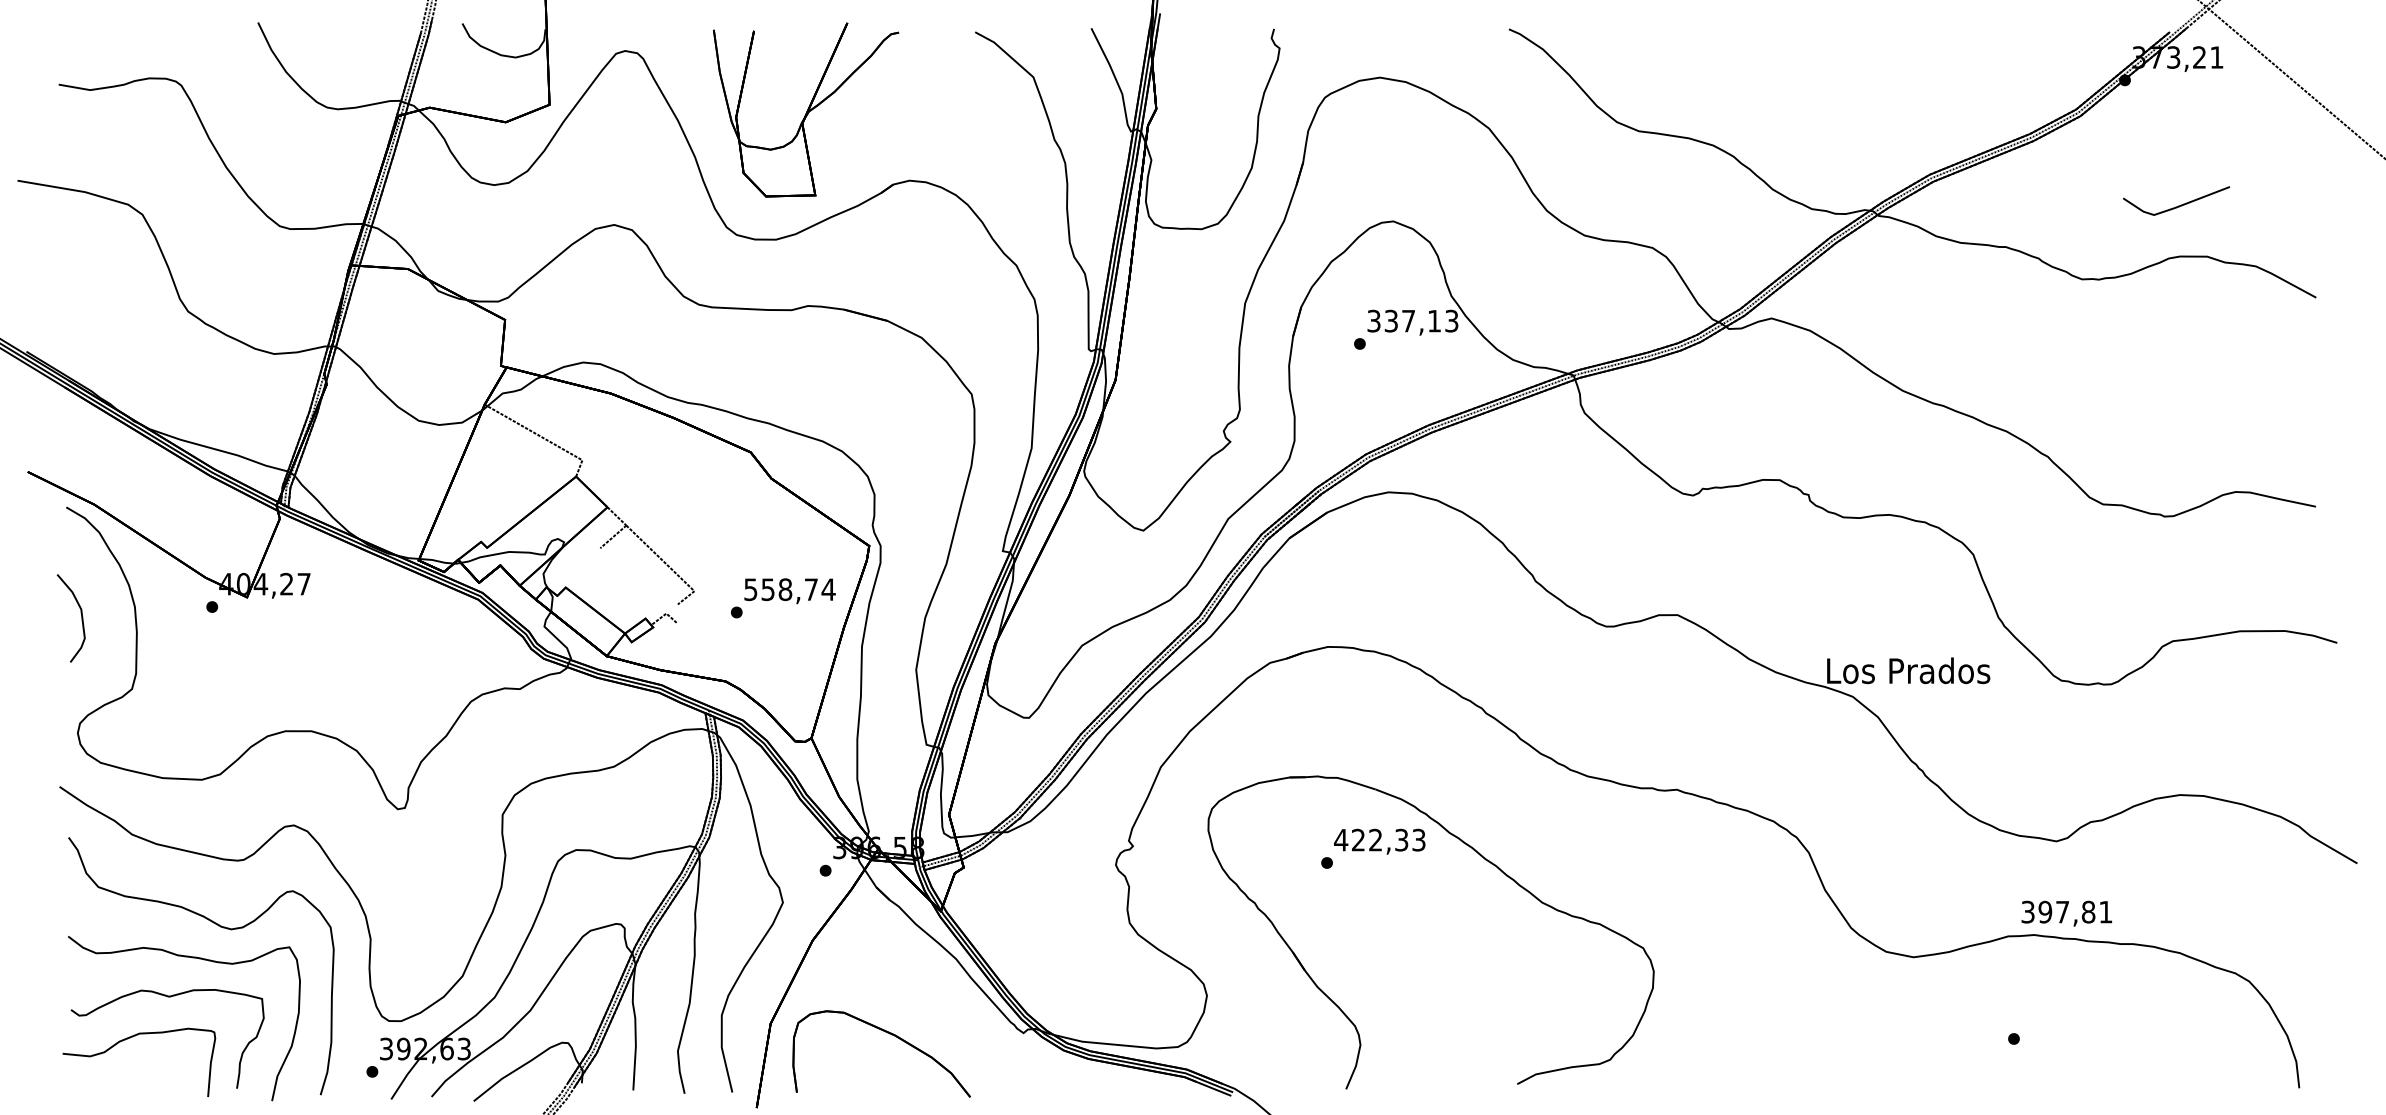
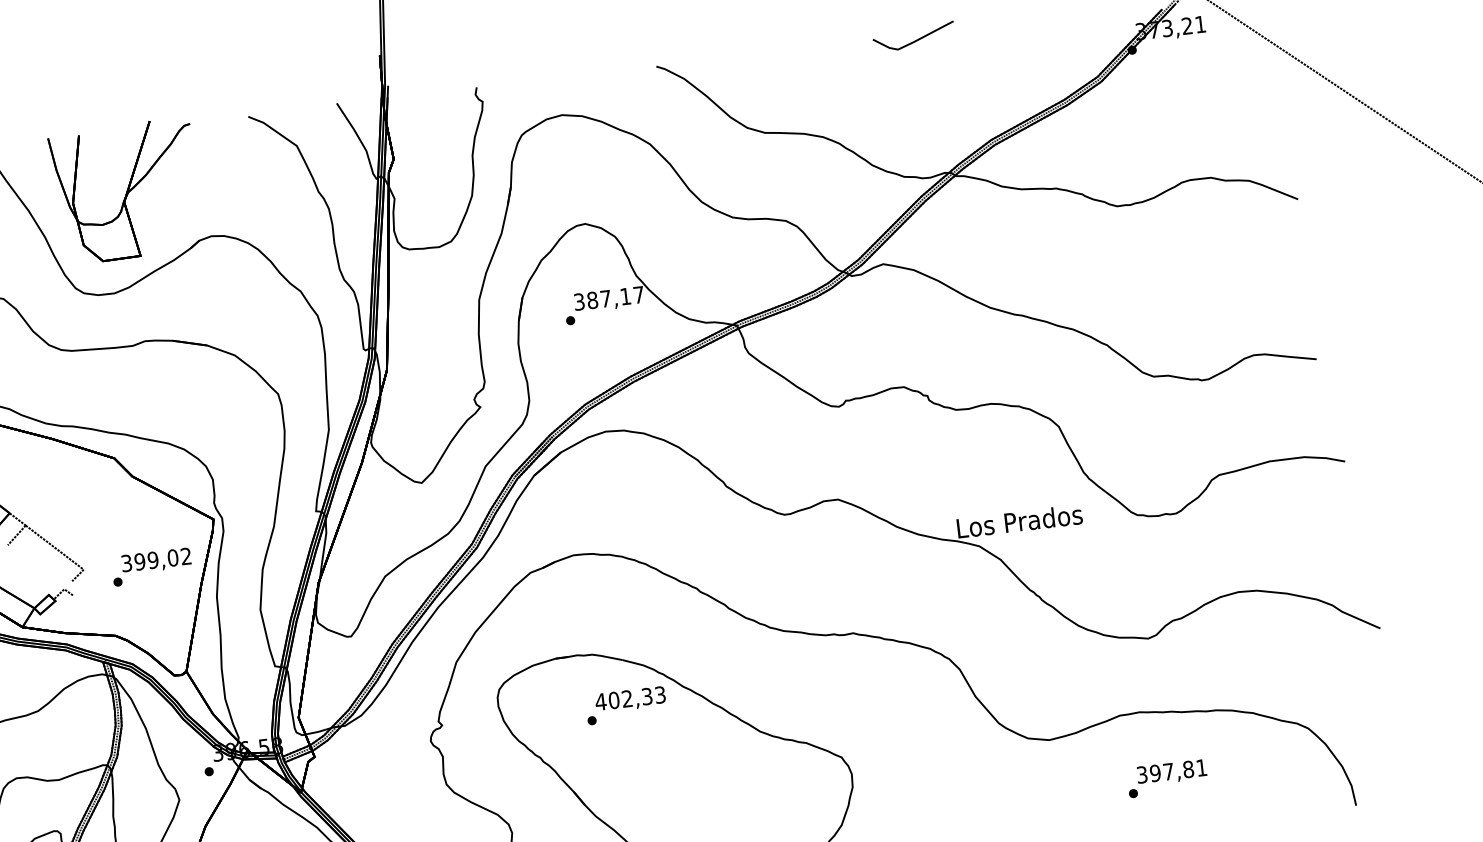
part: (2176, 200) -> (913, 36), moved
text: (1421, 320) -> (615, 297), 337,13 -> 387,17
text: (790, 589) -> (157, 559), 558,74 -> 399,02
text: (1358, 839) -> (614, 699), 422,33 -> 402,33
text: (2066, 913) -> (1171, 772), moved

